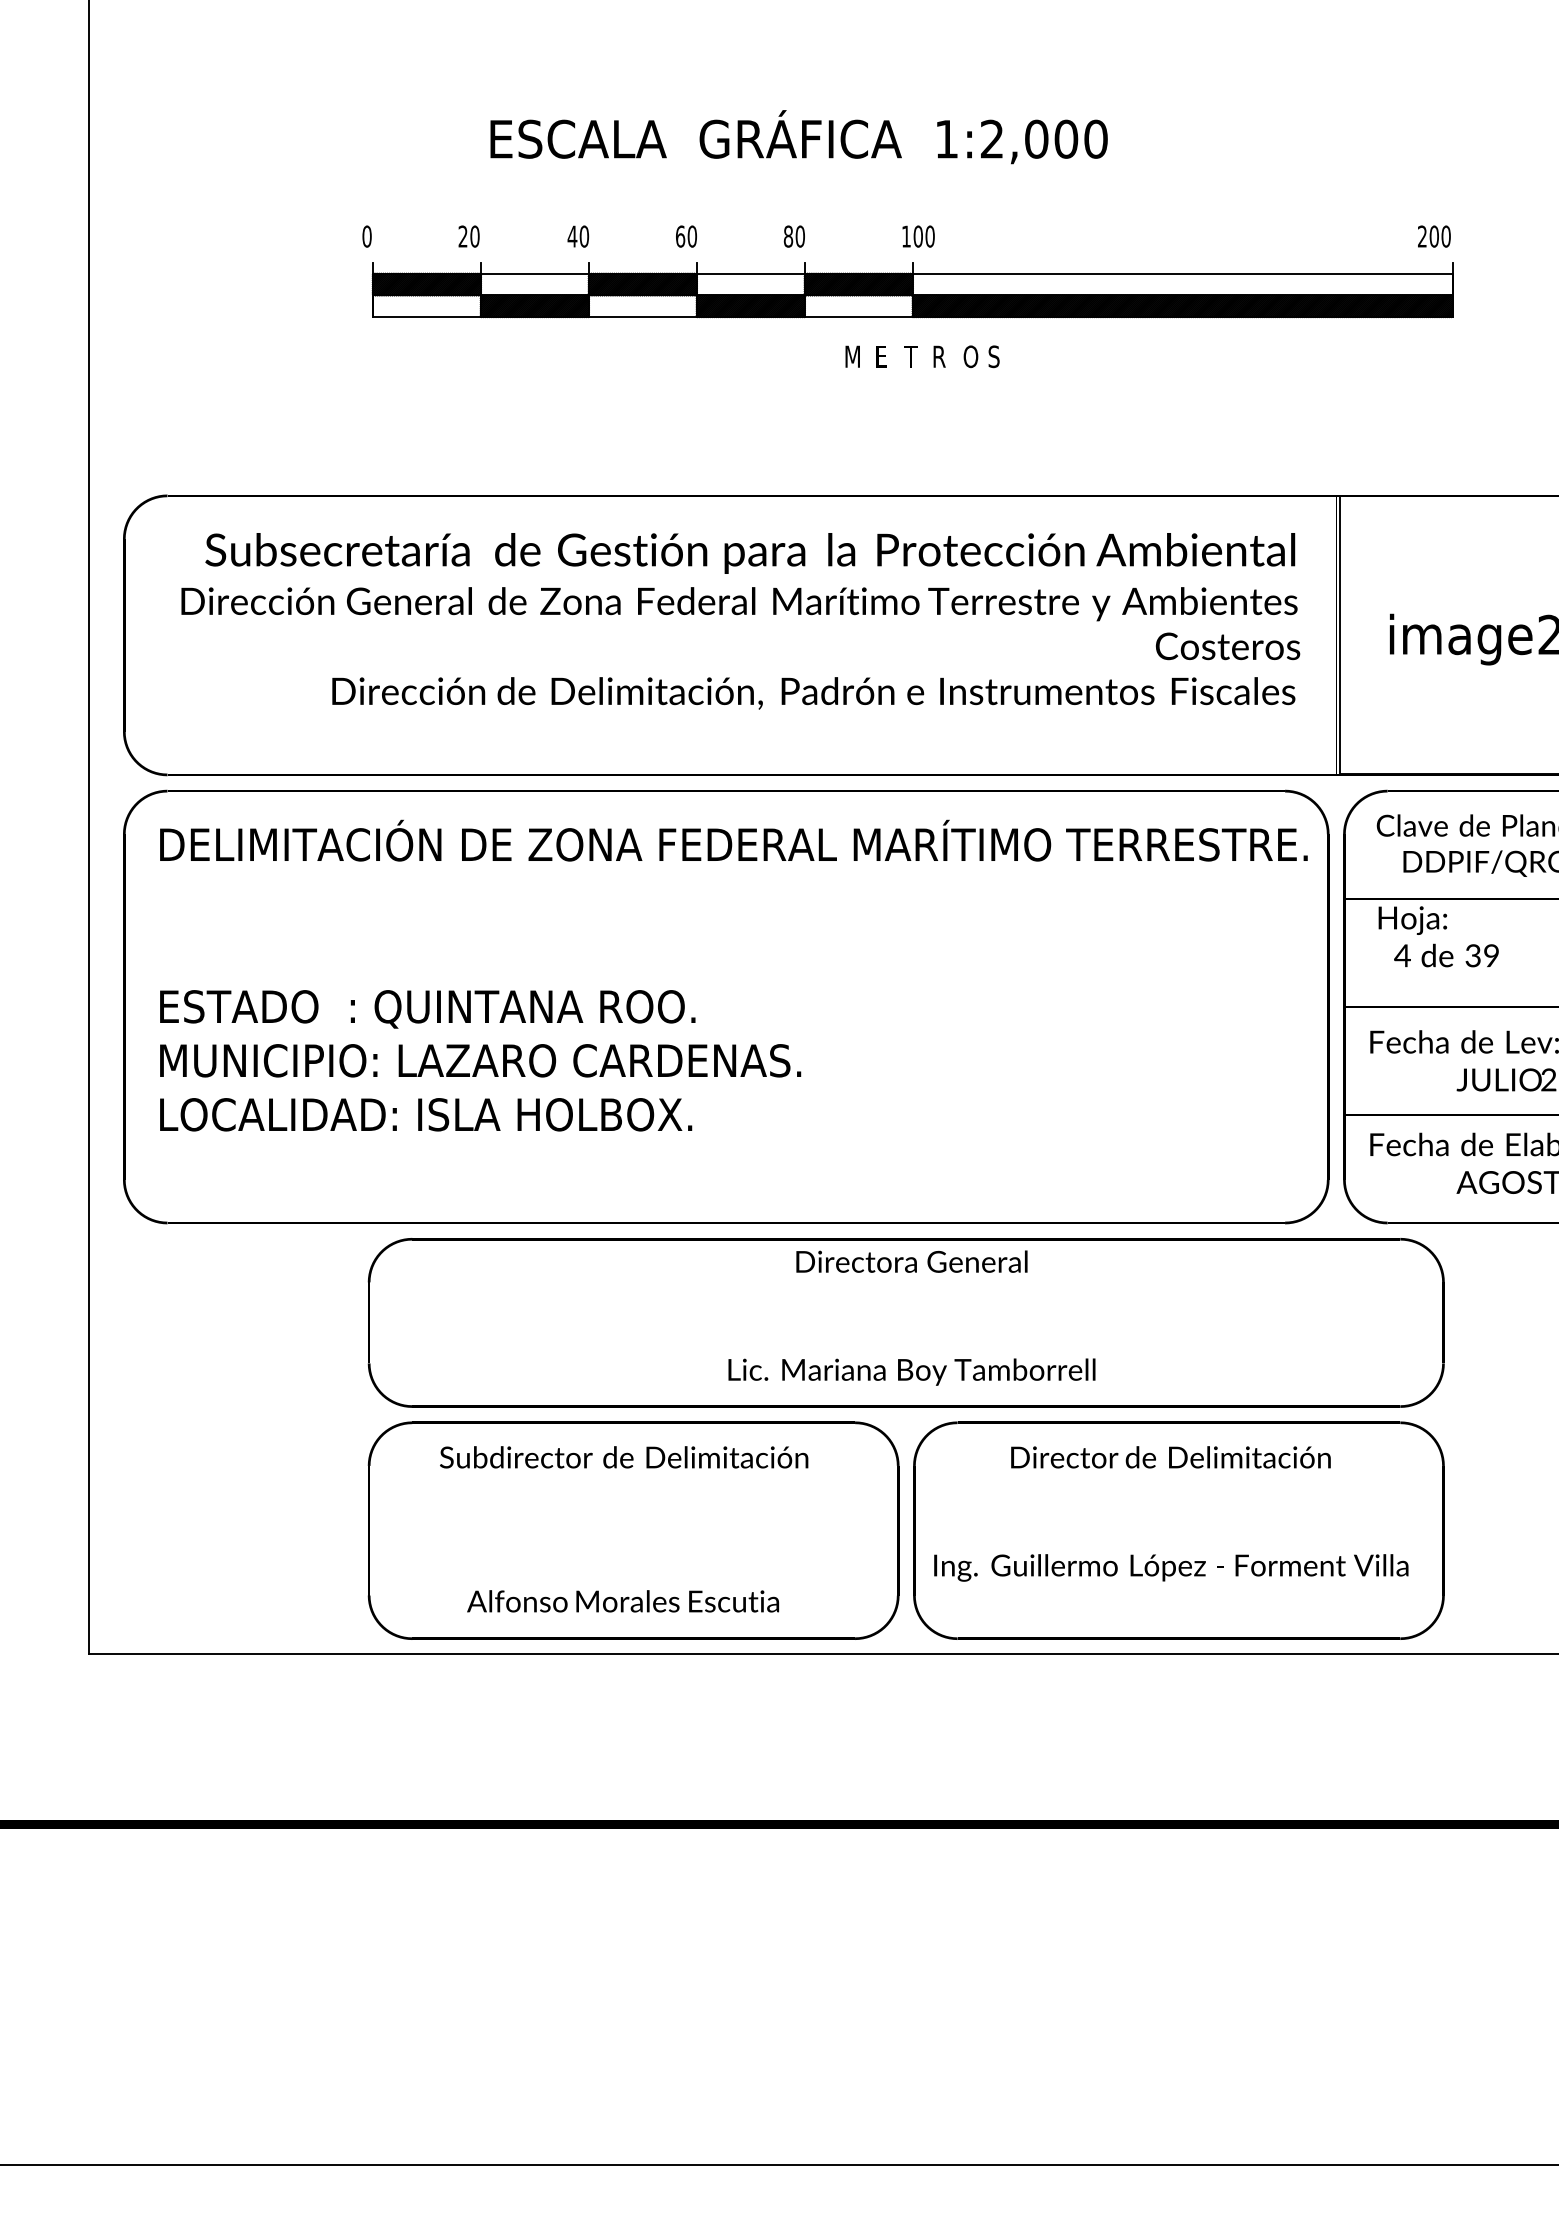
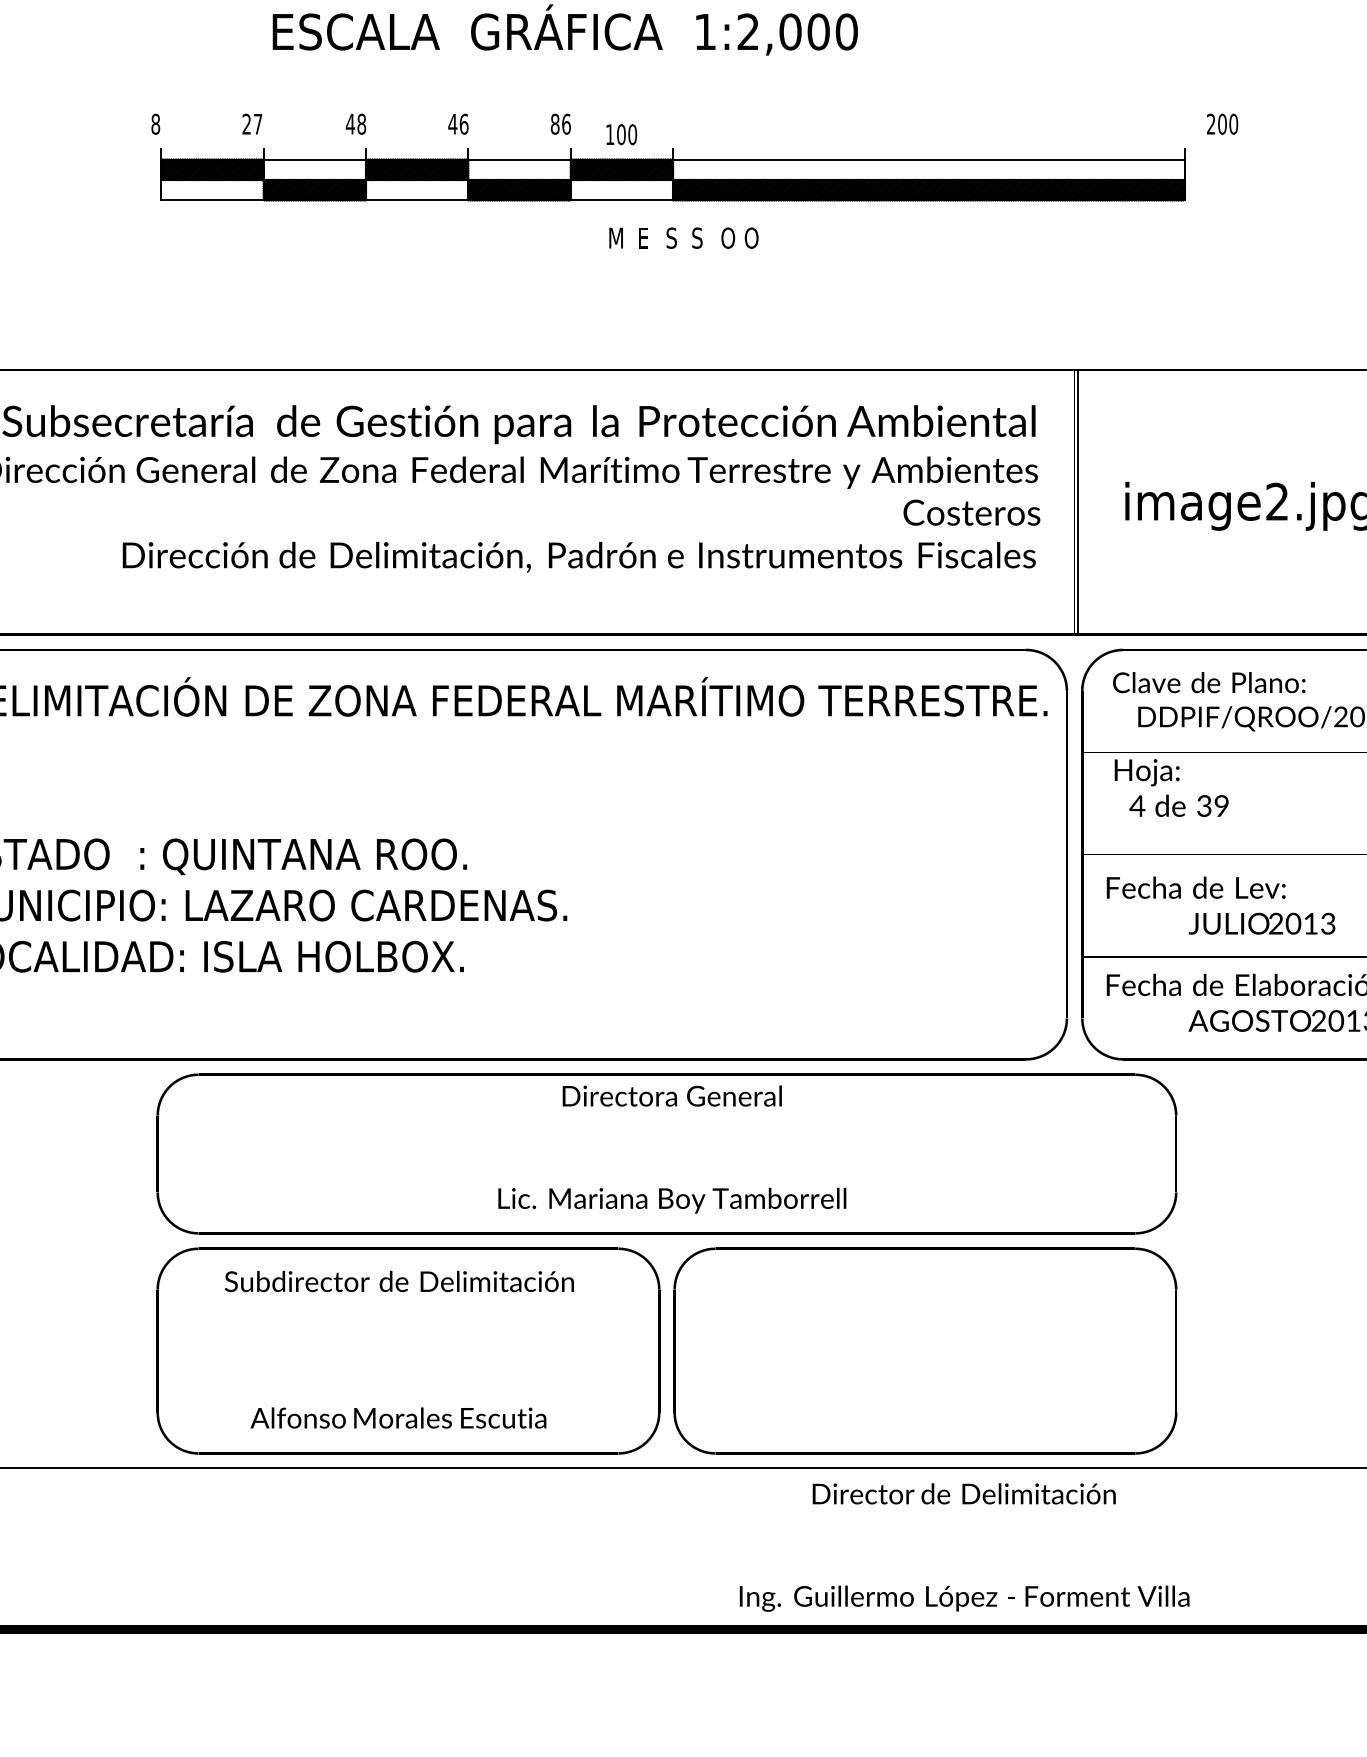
text: (366, 236) -> (155, 124), 0 -> 8
text: (474, 236) -> (257, 124), 20 -> 27
text: (584, 236) -> (361, 124), 40 -> 48
text: (686, 236) -> (458, 124), 60 -> 46
text: (800, 236) -> (566, 124), 80 -> 86
text: (918, 236) -> (621, 134), moved
text: (1434, 236) -> (1222, 124), moved
text: (910, 356) -> (670, 237), T -> S
text: (939, 356) -> (698, 237), R -> S
text: (995, 356) -> (751, 237), S -> O
text: (1171, 1513) -> (964, 1547), moved

